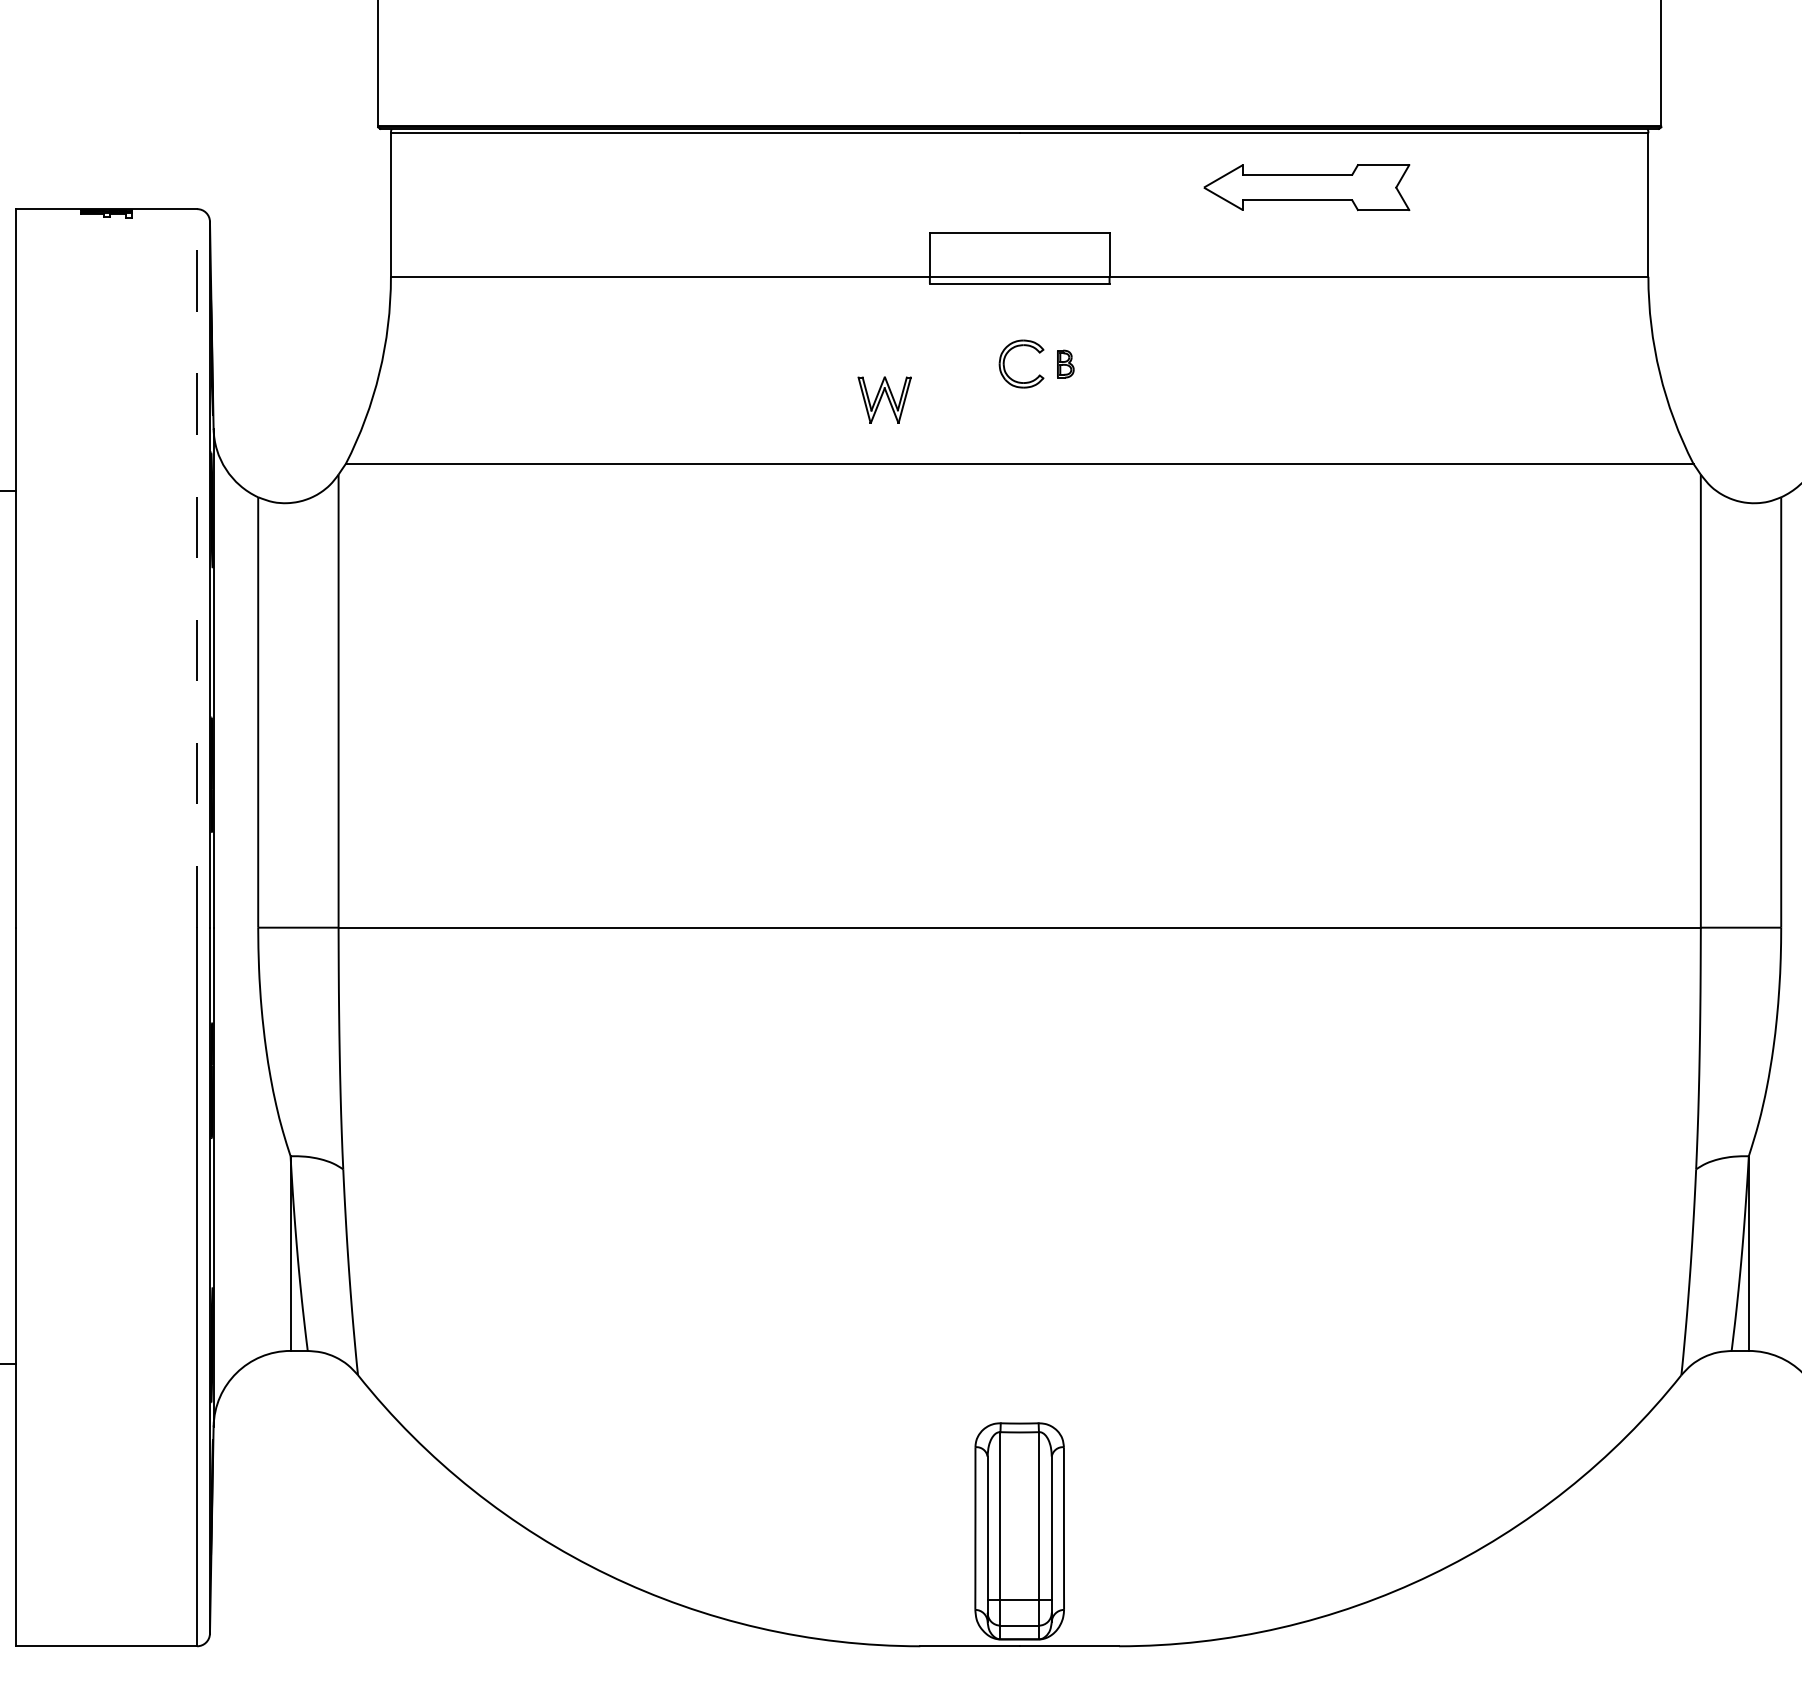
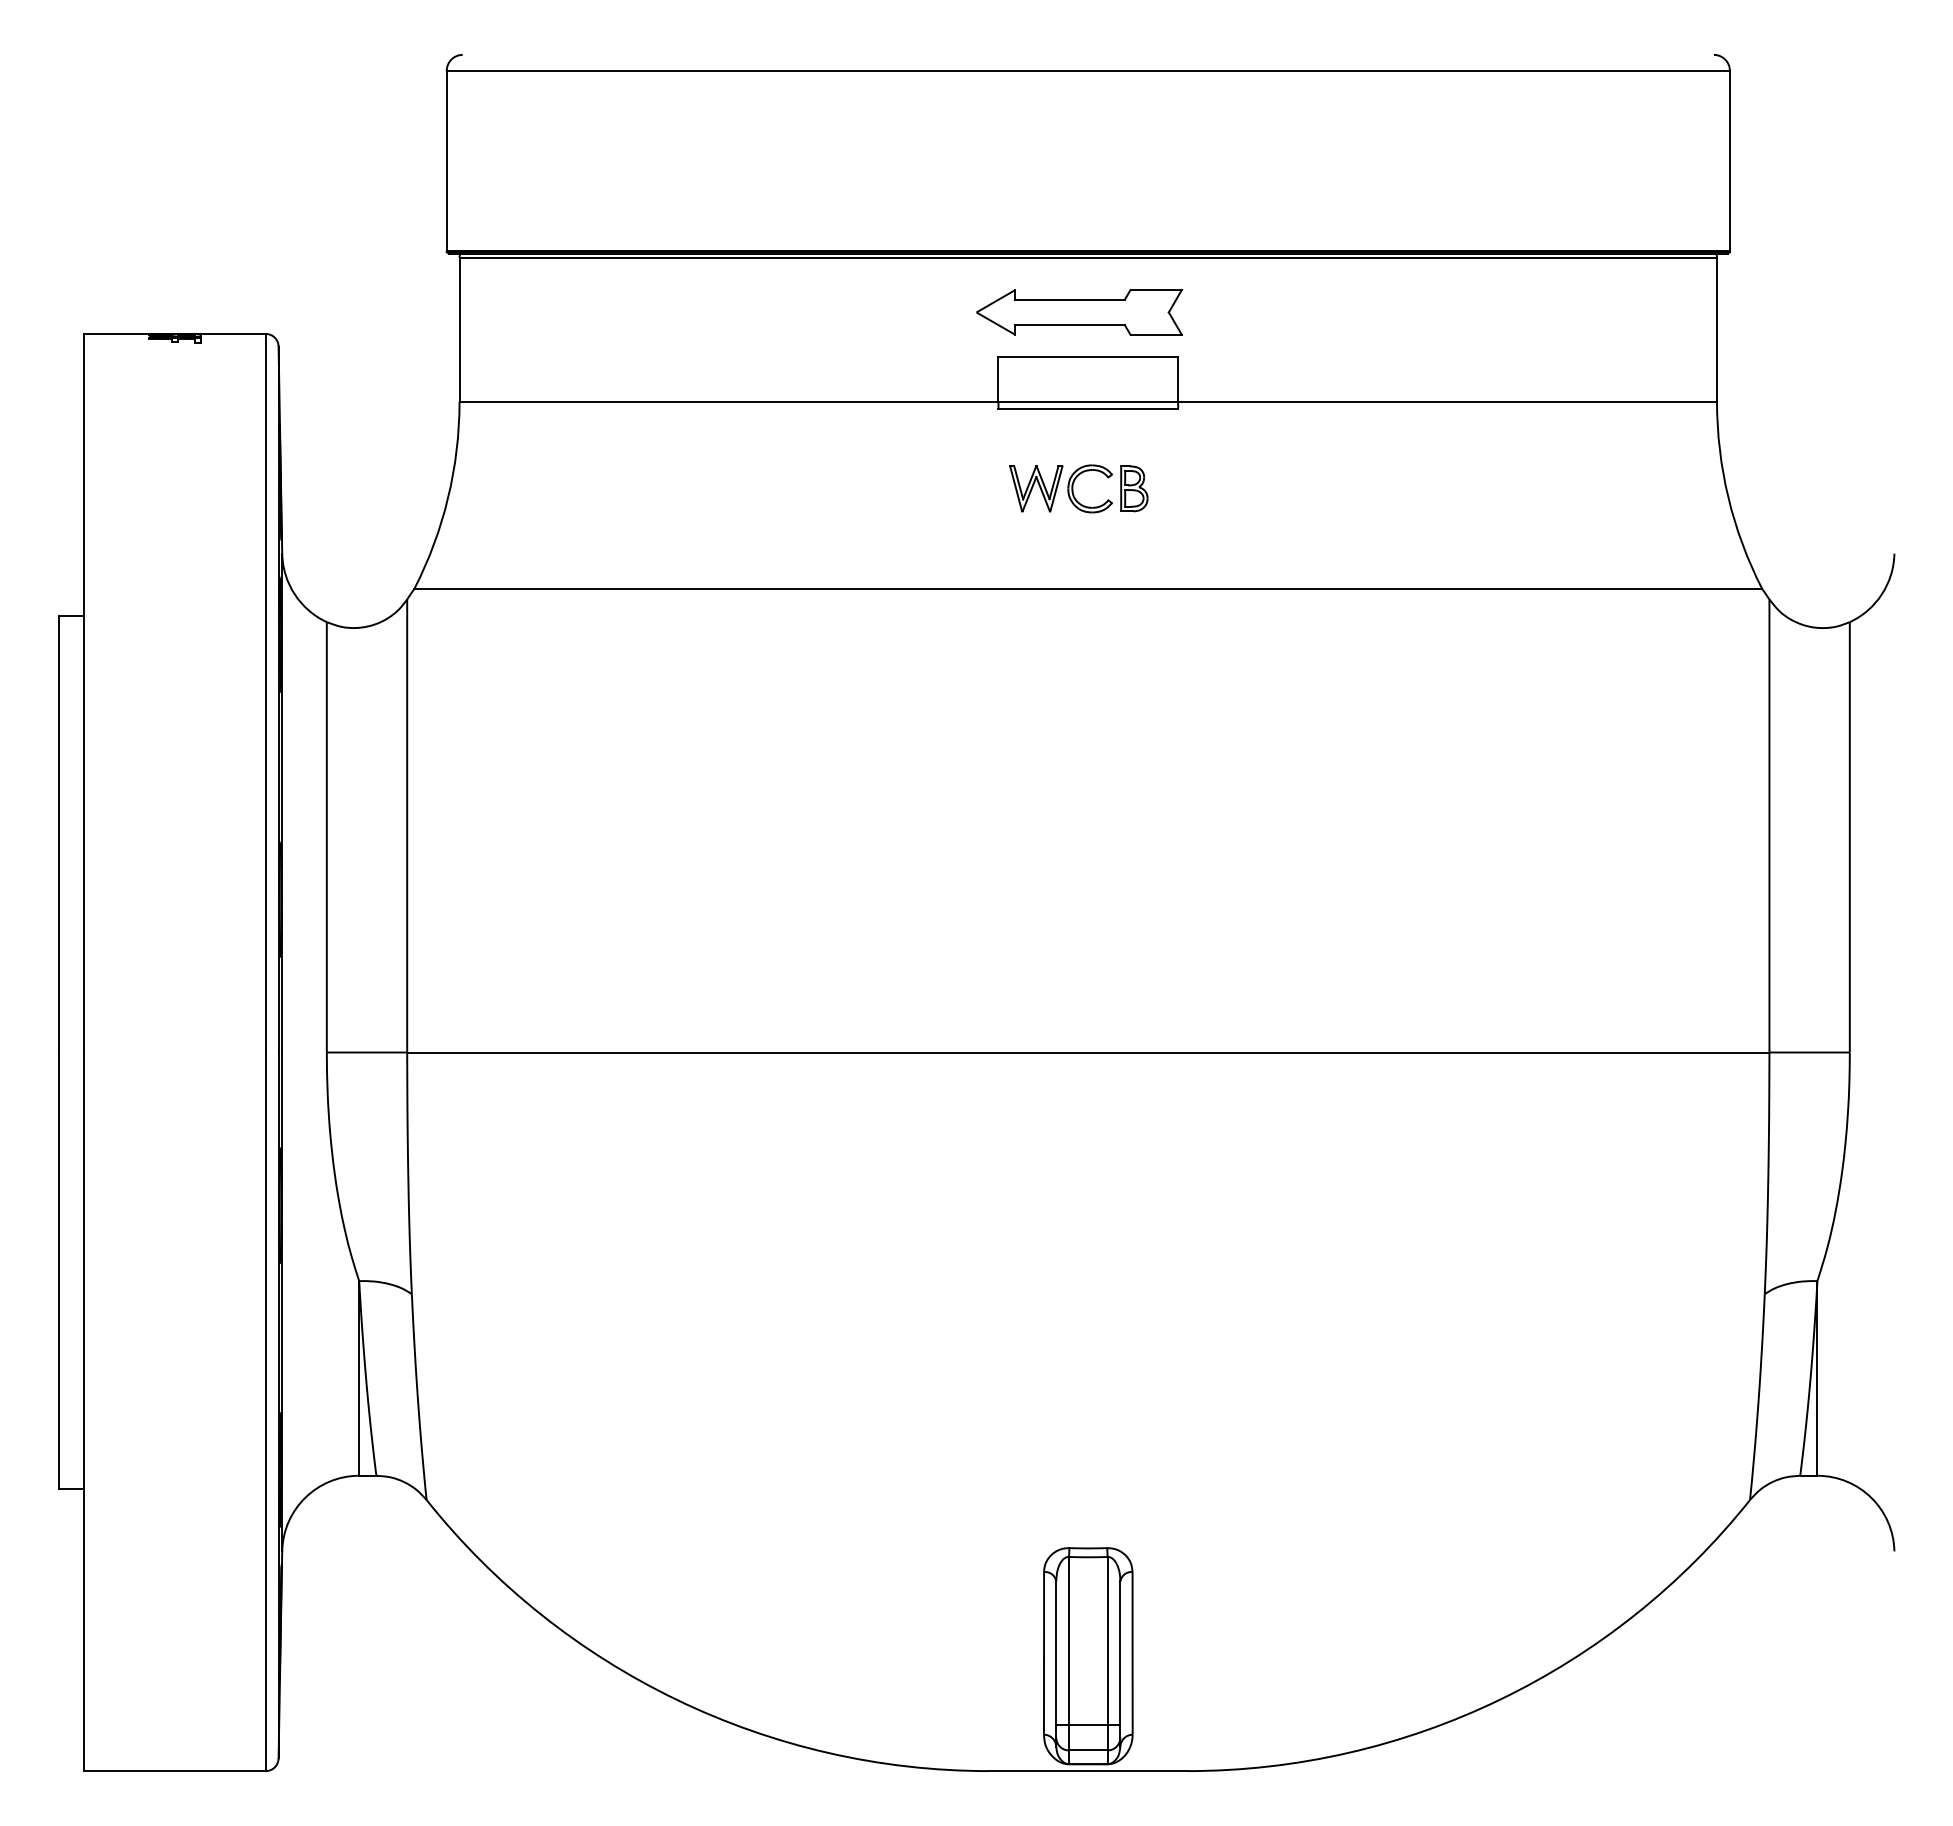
part: (1306, 186) -> (1079, 311), moved
part: (1065, 363) -> (1134, 488), size x1.67
part: (884, 399) -> (1036, 488), moved
line: (196, 567) -> (265, 692), dashed -> solid

